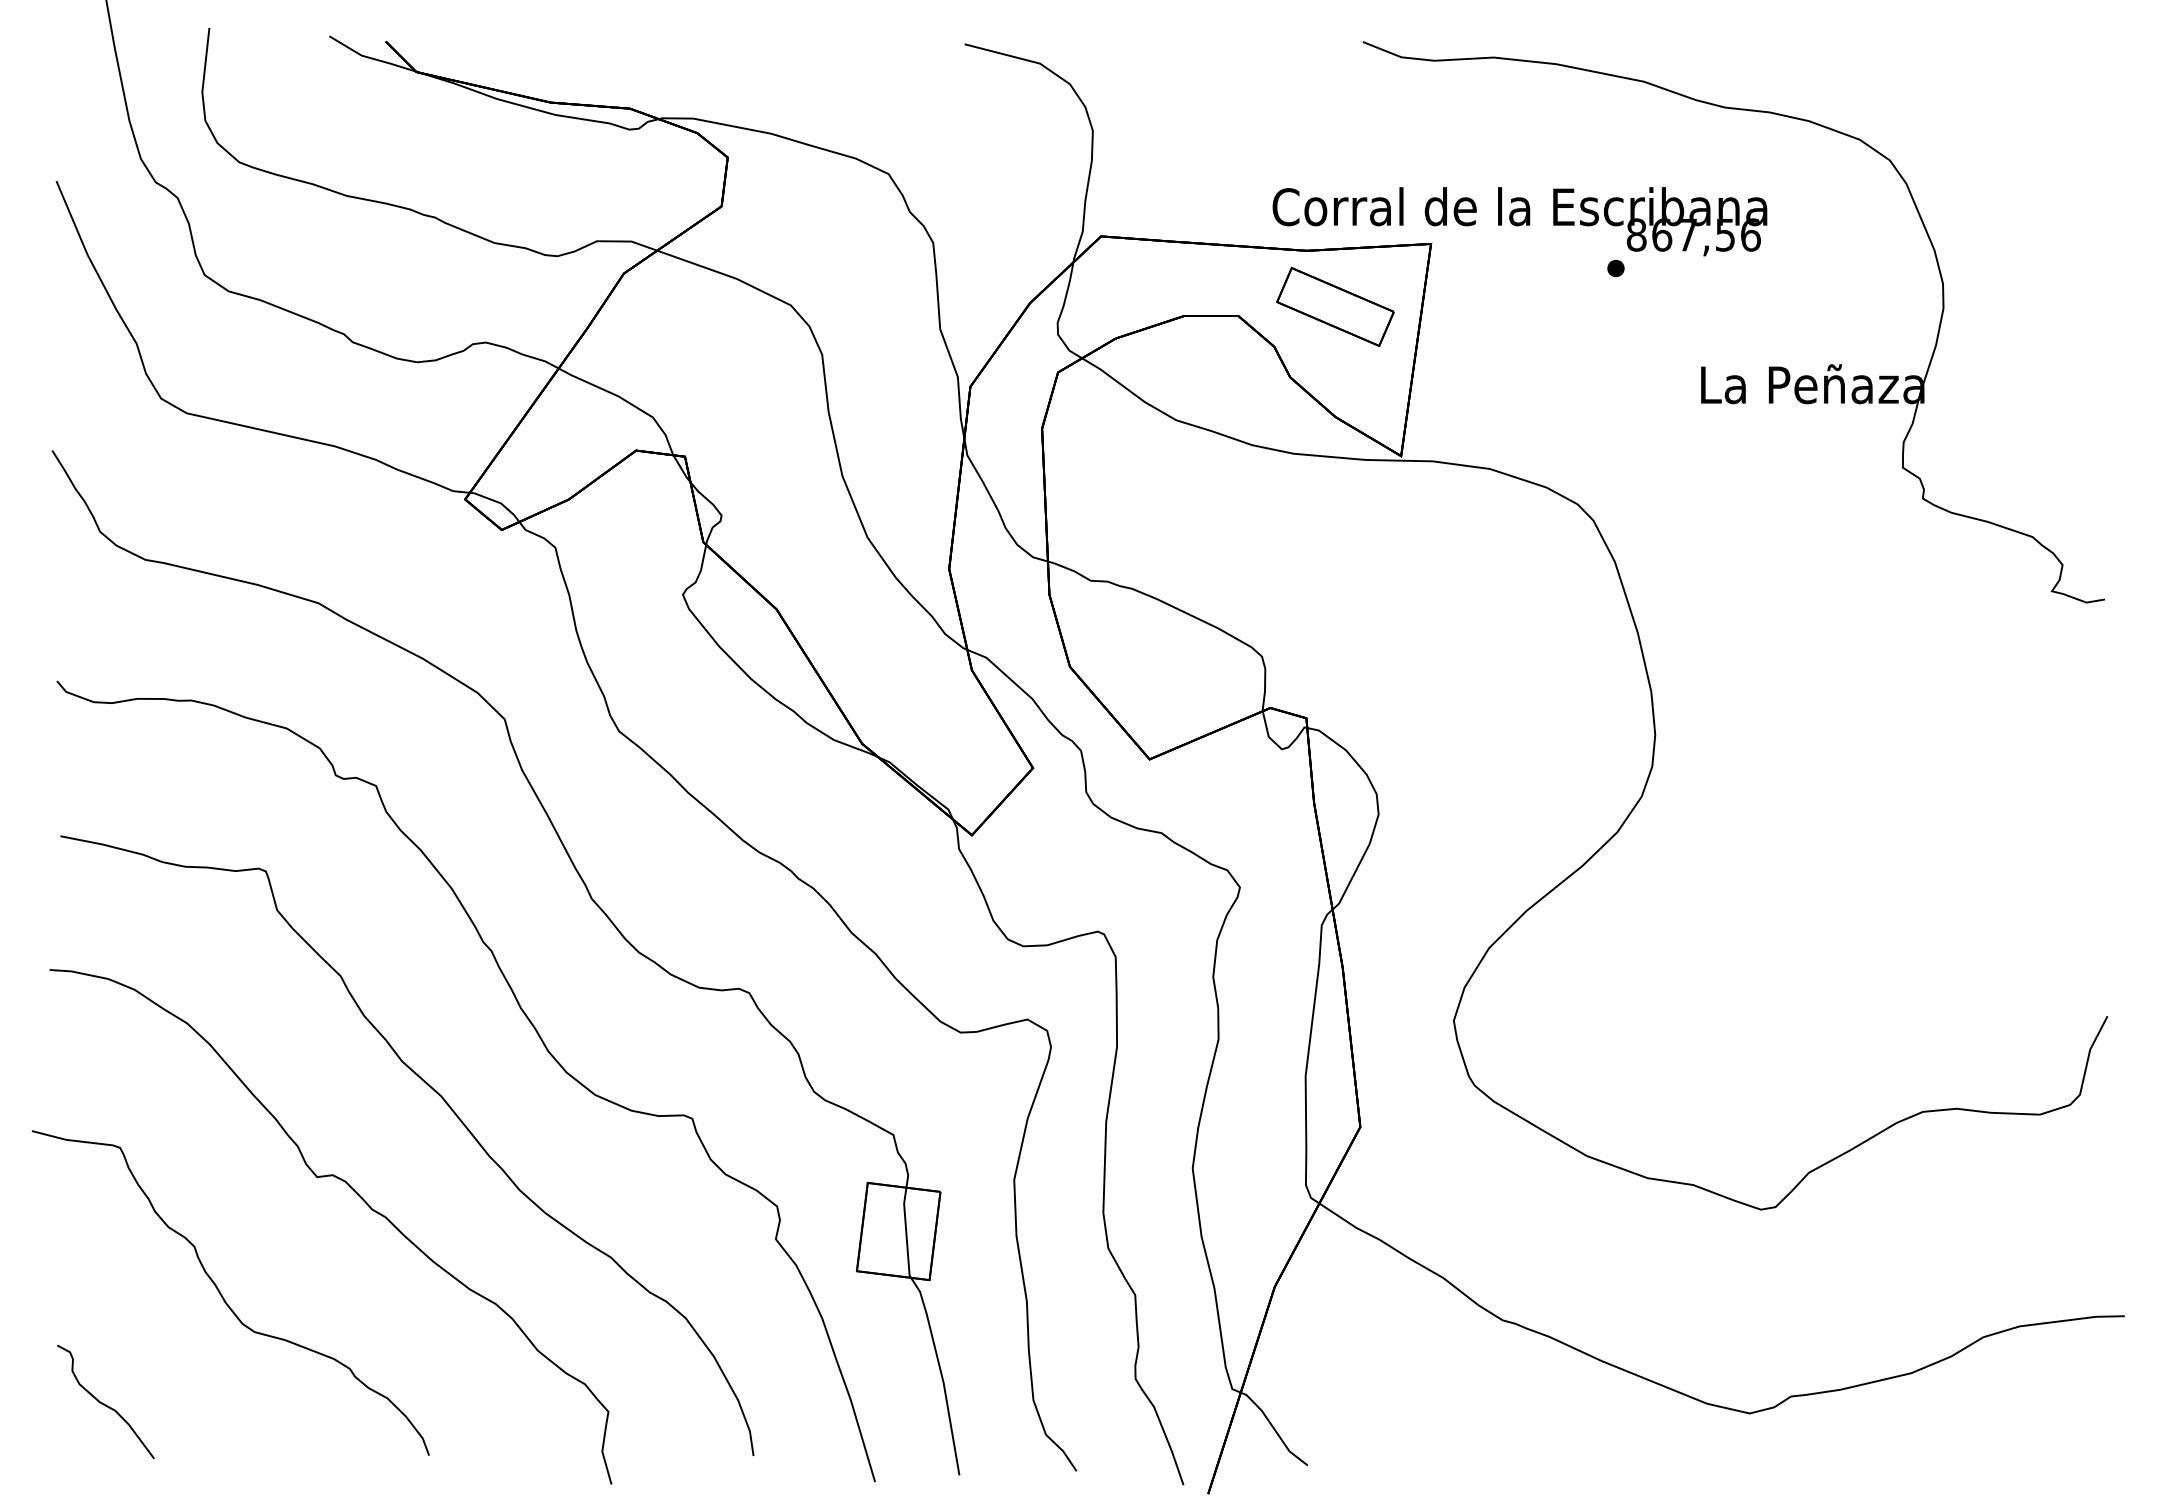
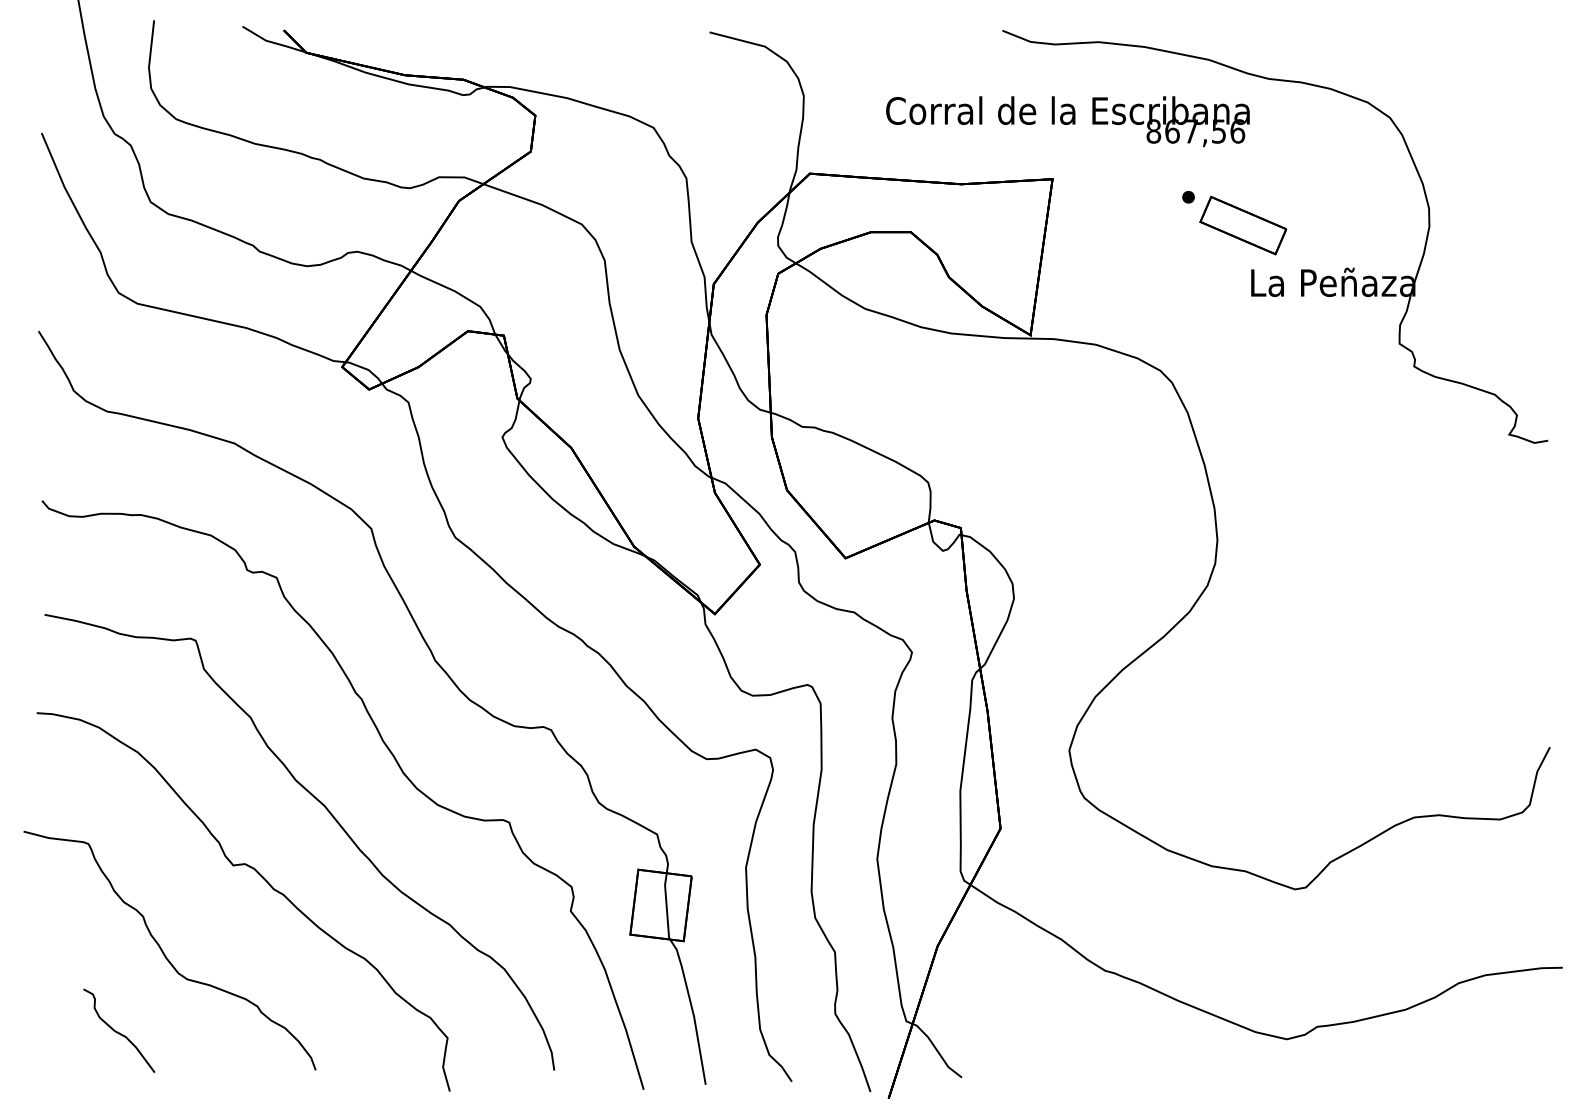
text: (1519, 221) -> (1067, 121), moved
part: (1335, 307) -> (1243, 225), moved
part: (105, 1401) -> (118, 1030), moved

